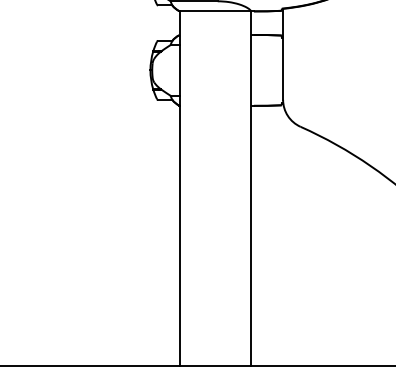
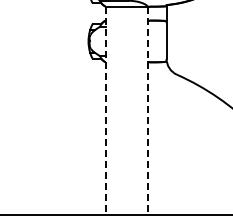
line: (179, 189) -> (105, 111), solid -> dashed
line: (250, 189) -> (147, 111), solid -> dashed

